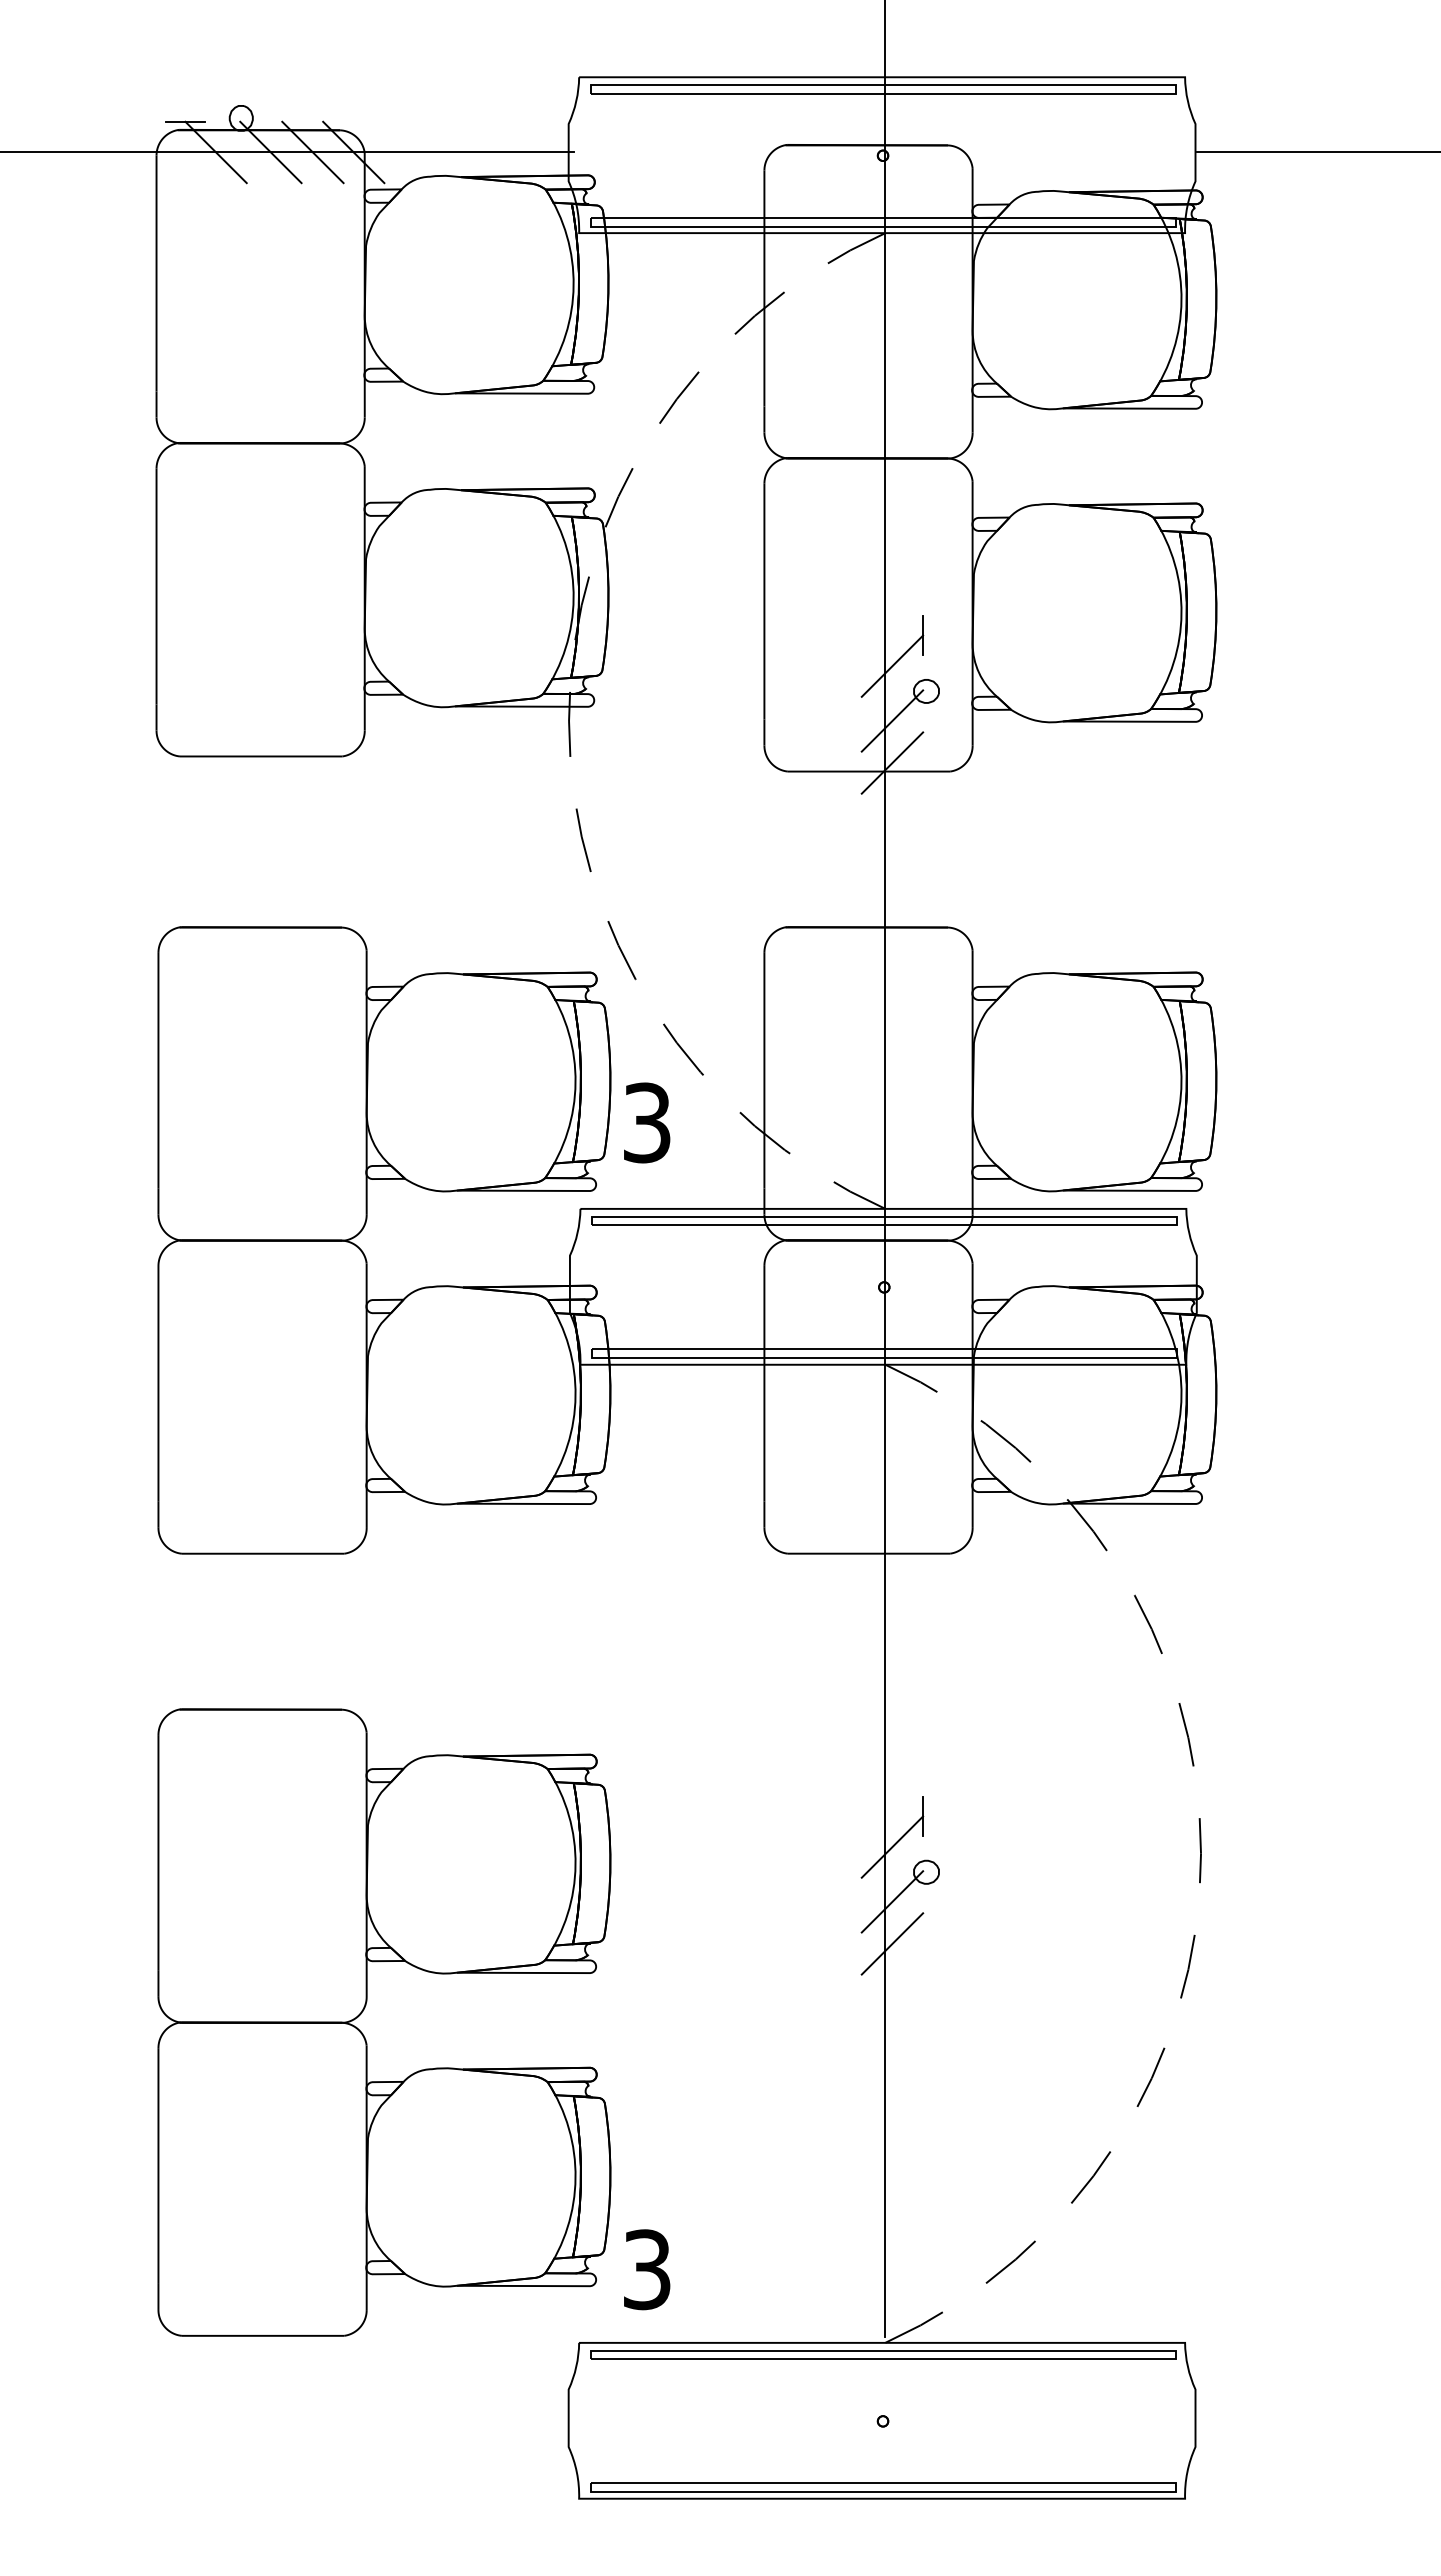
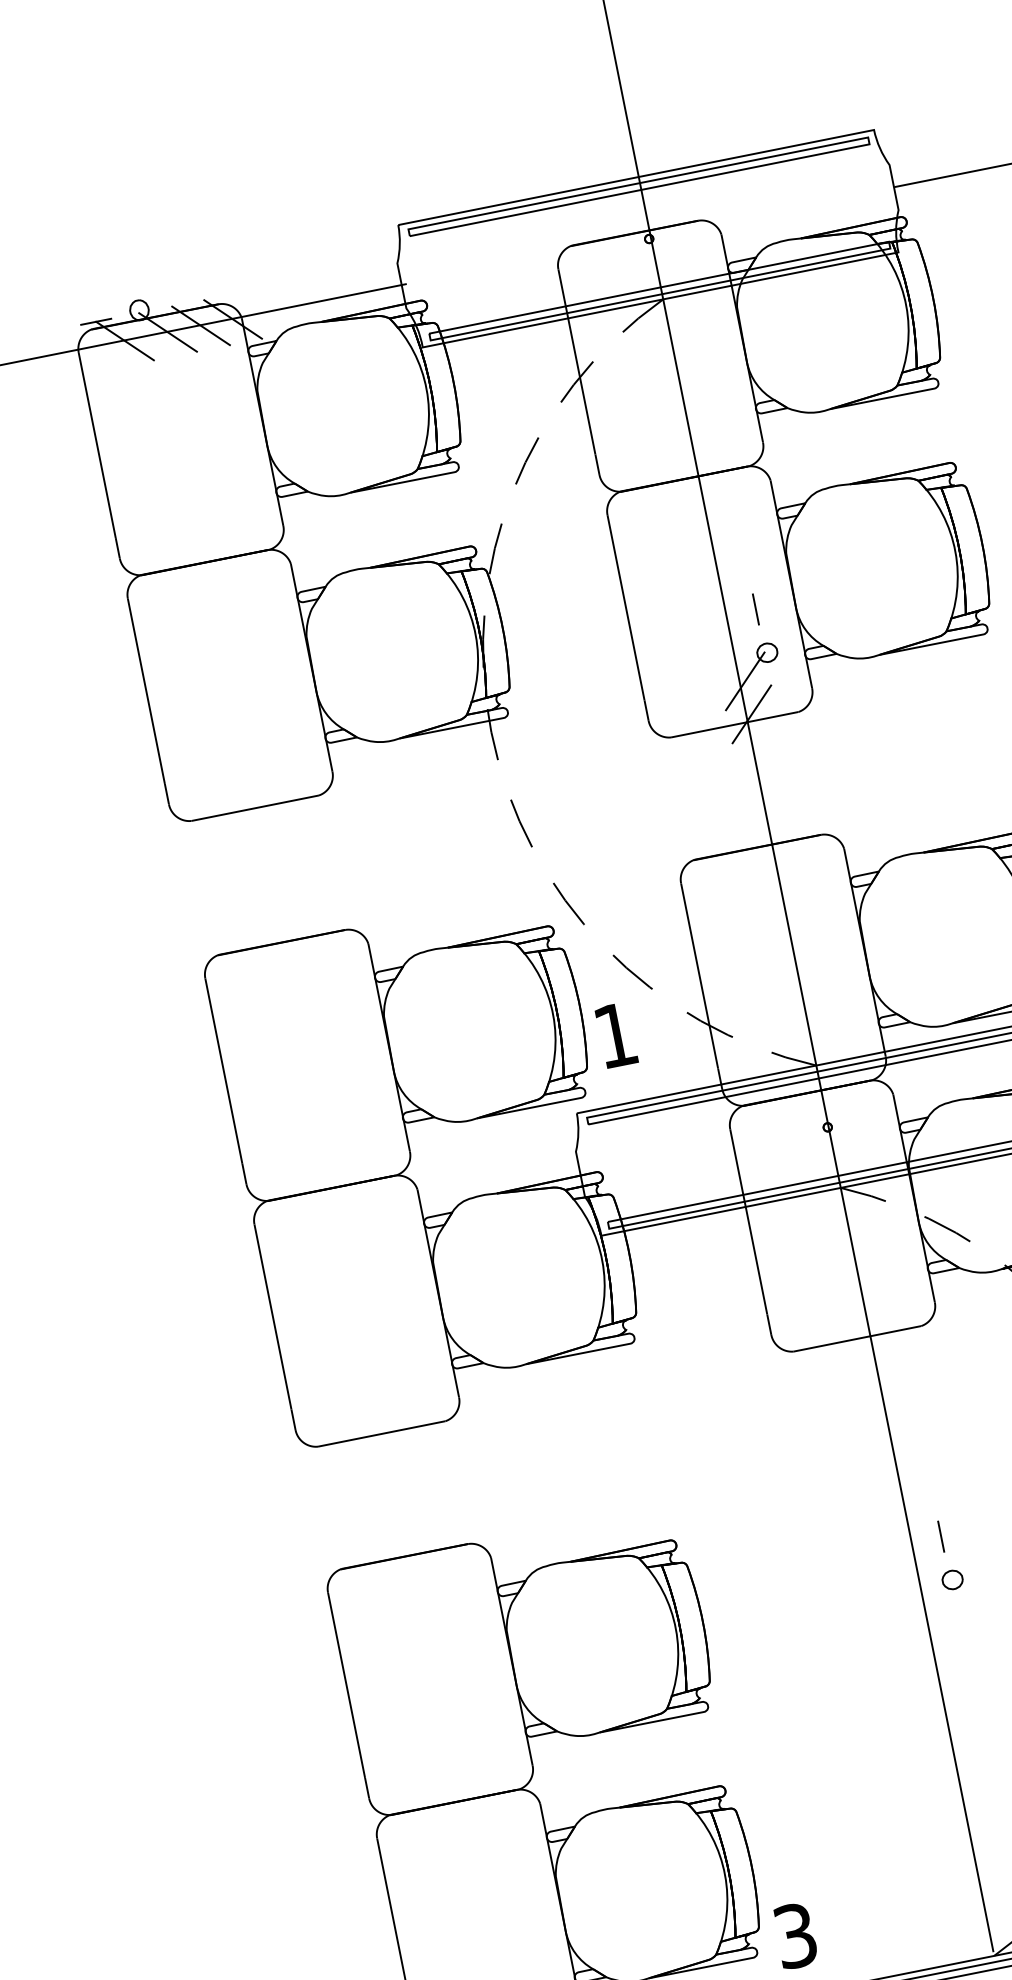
line: (892, 665) -> (736, 637), removed
text: (647, 1122) -> (615, 1035), 3 -> 1
line: (892, 1846) -> (921, 1565), removed
line: (892, 1901) -> (930, 1608), removed
line: (892, 1943) -> (937, 1641), removed

